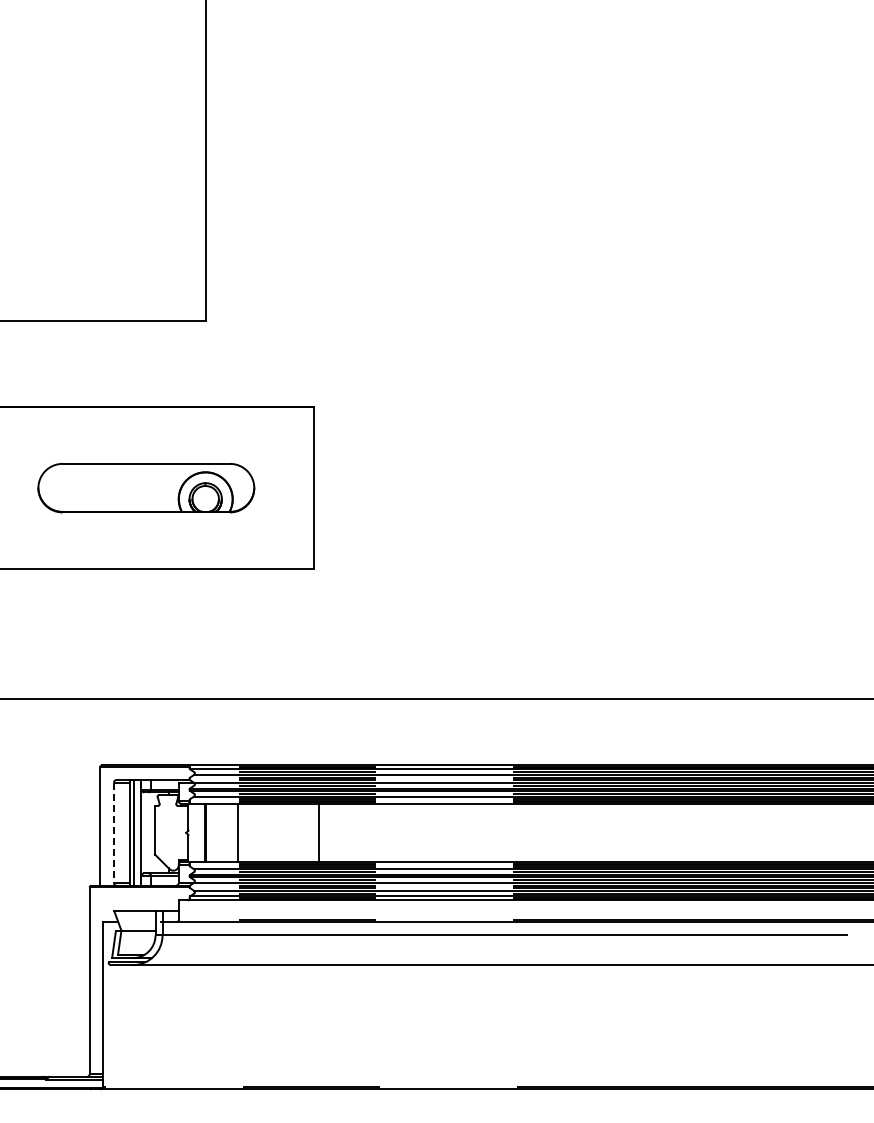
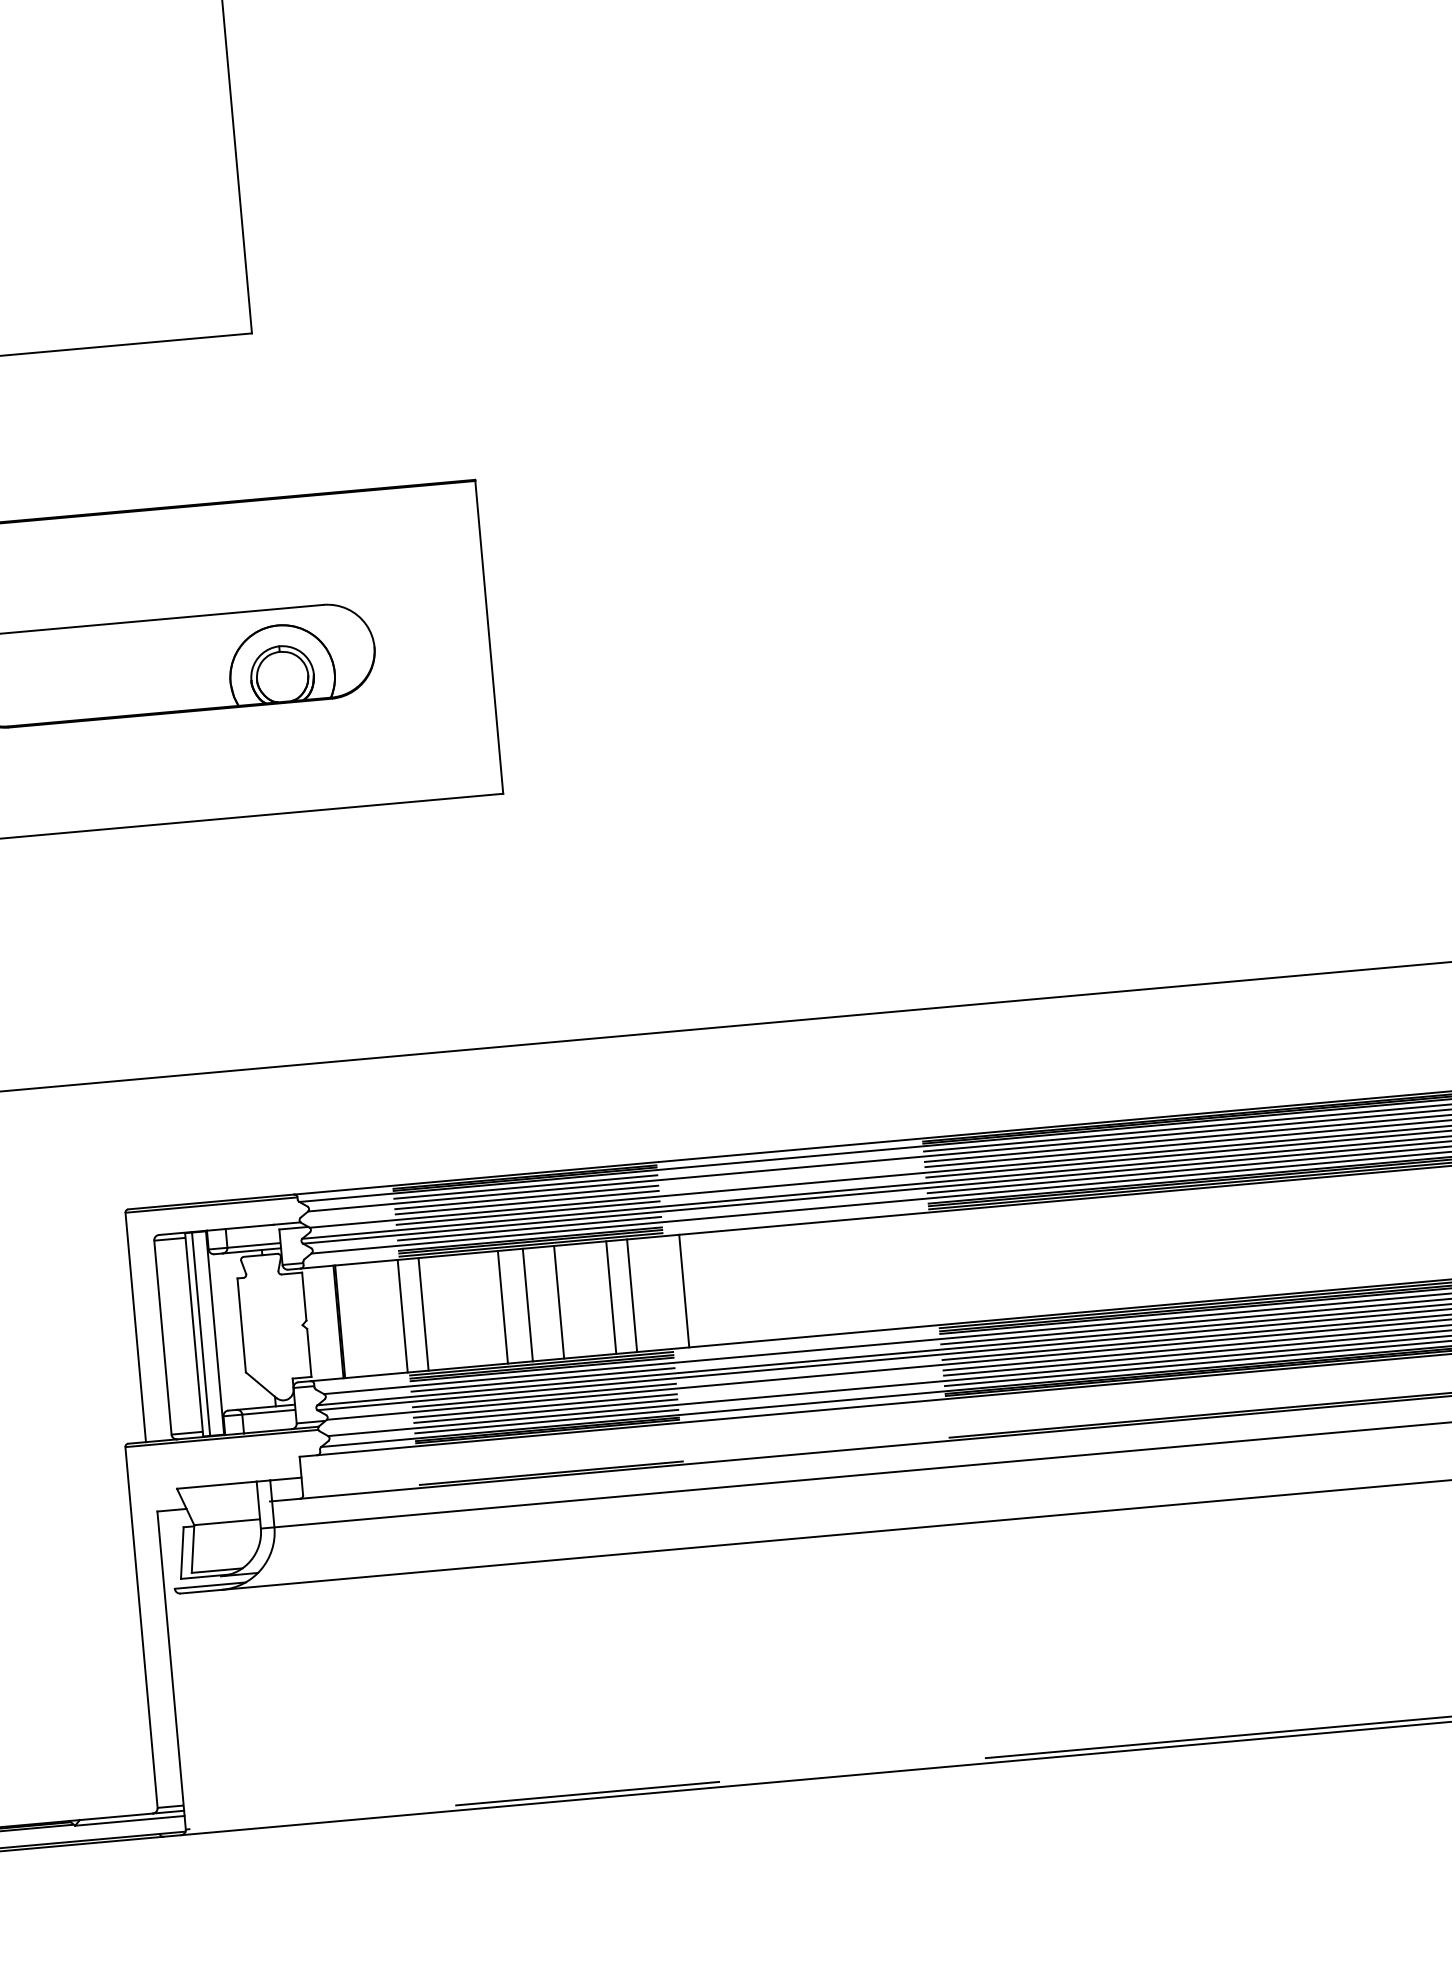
line: (248, 832) -> (422, 1313), added
line: (290, 832) -> (503, 1306), added
line: (302, 832) -> (527, 1304), added
line: (346, 832) -> (611, 1296), added
line: (356, 832) -> (631, 1295), added
line: (383, 832) -> (683, 1290), added
line: (113, 833) -> (162, 1338), dashed -> solid

